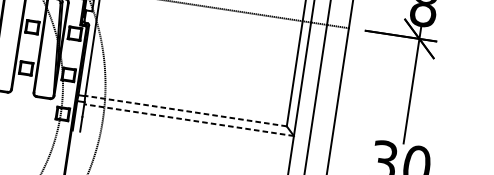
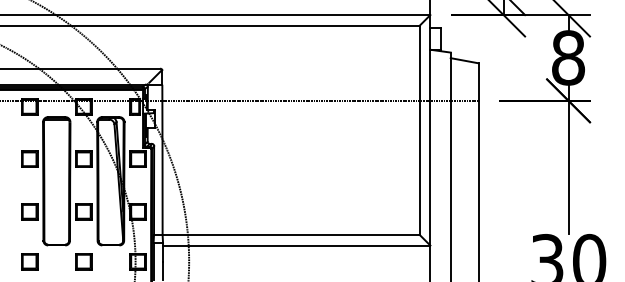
part: (20, 107) -> (83, 261), added
line: (186, 110) -> (291, 234), dashed -> solid
line: (188, 120) -> (296, 245), dashed -> solid

